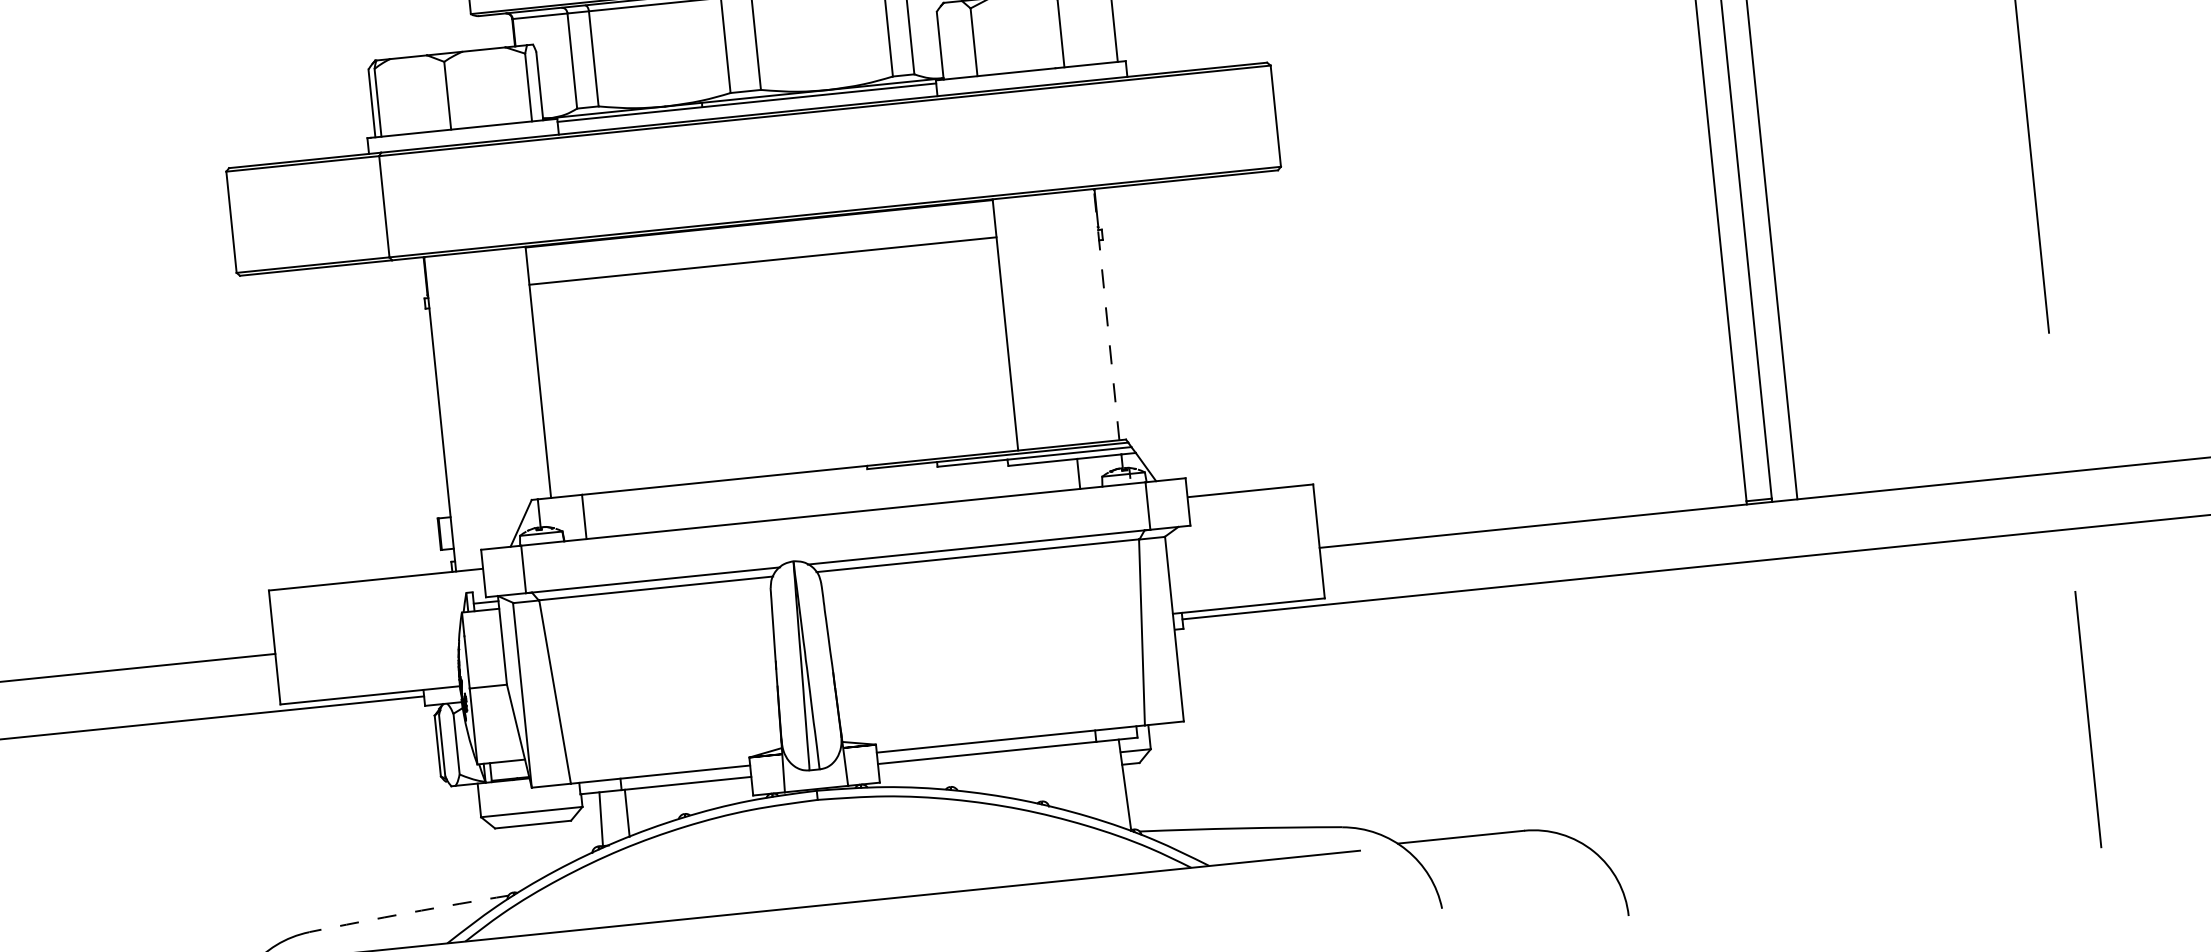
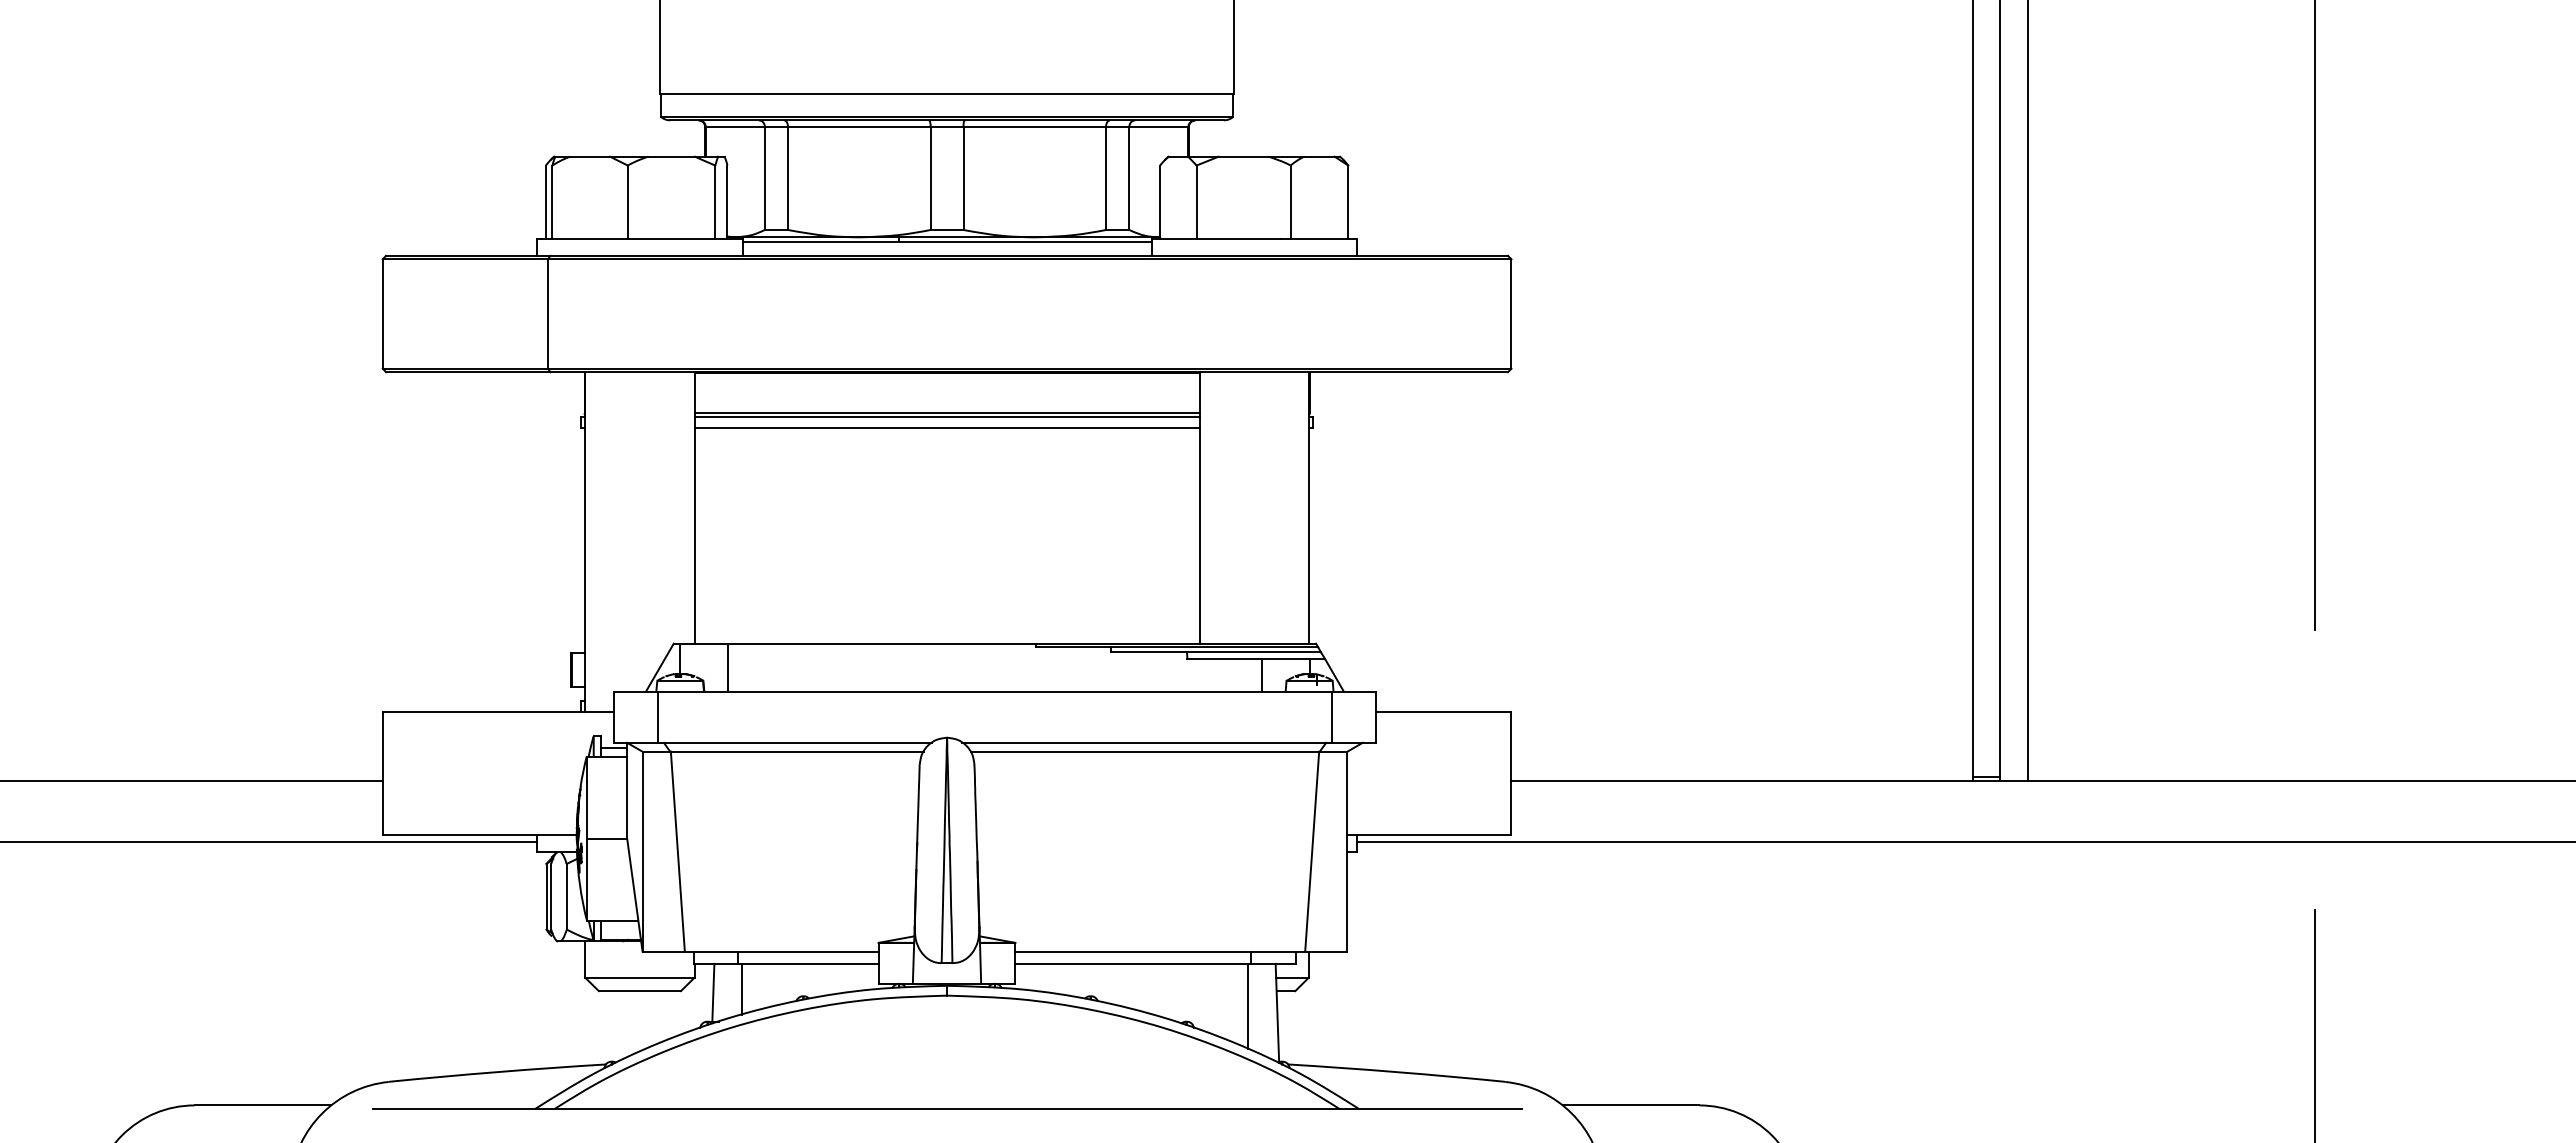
line: (762, 264) -> (946, 416), added
line: (763, 274) -> (946, 427), added
line: (1106, 314) -> (1308, 507), dashed -> solid
line: (1096, 781) -> (1247, 1006), added
arc: (408, 913) -> (497, 1072), dashed -> solid

